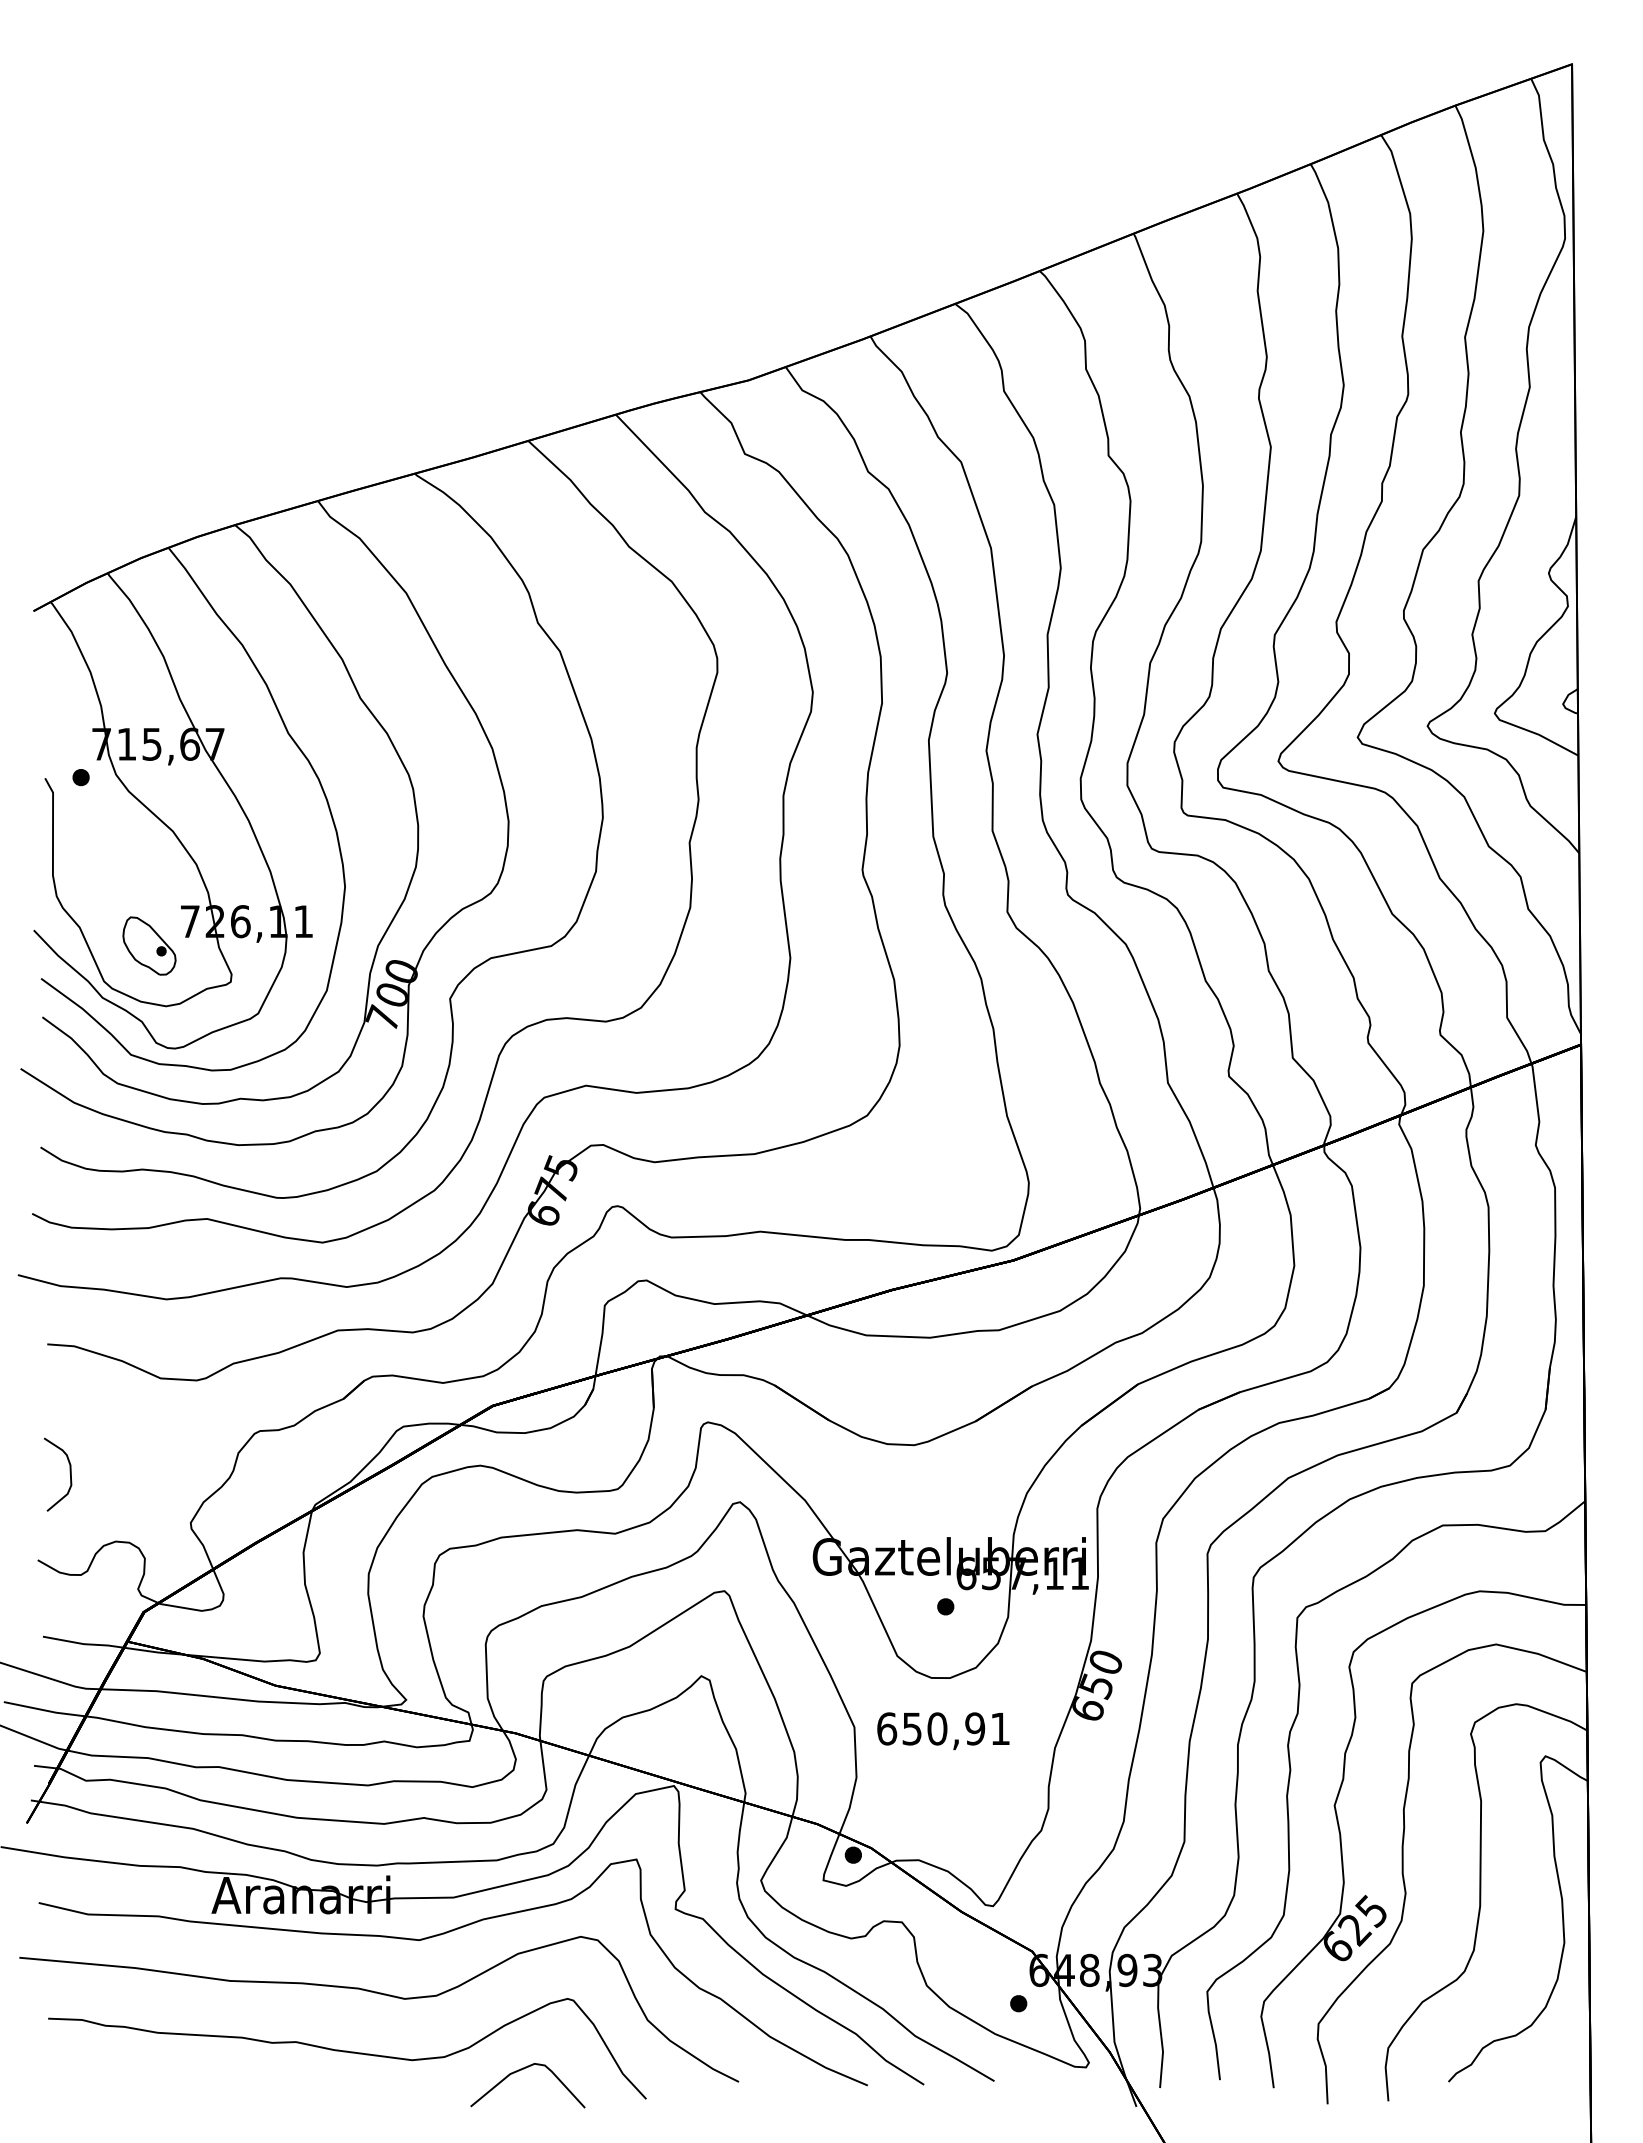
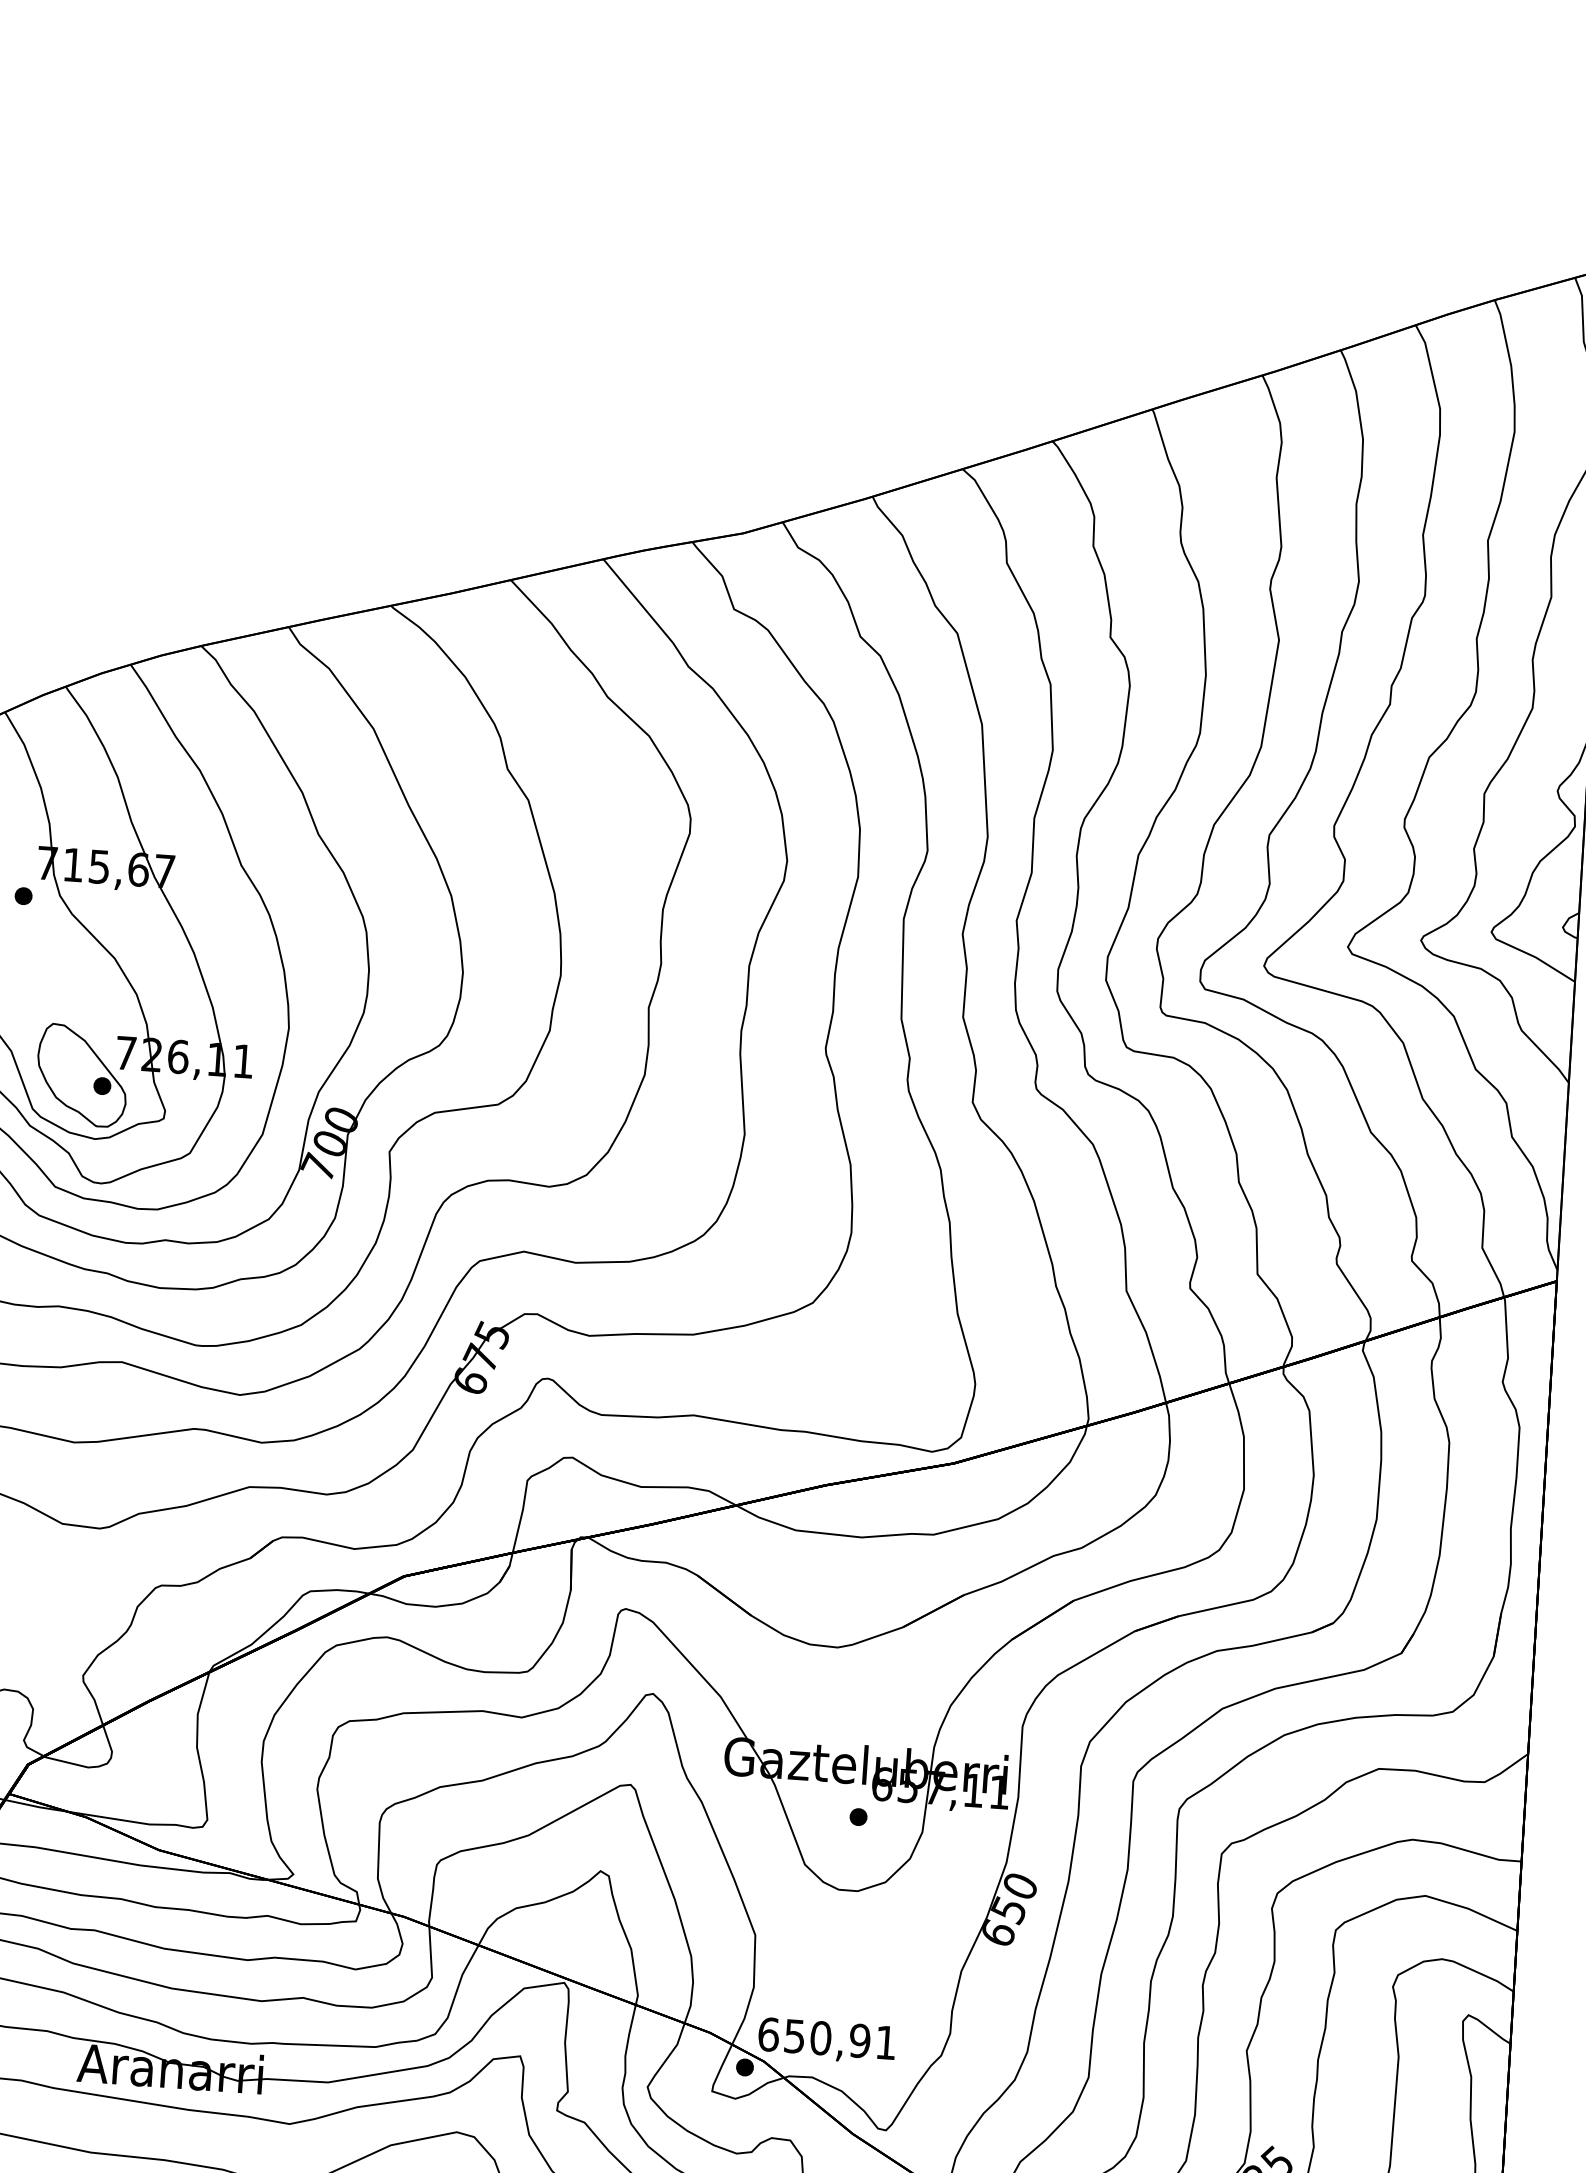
part: (149, 945) -> (82, 1074), size x1.67
text: (943, 1731) -> (827, 2041), moved

